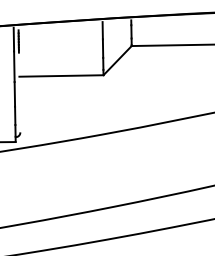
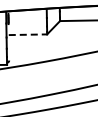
line: (62, 75) -> (28, 34), solid -> dashed

